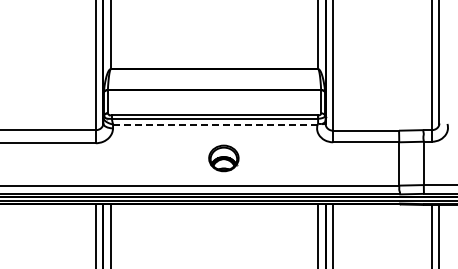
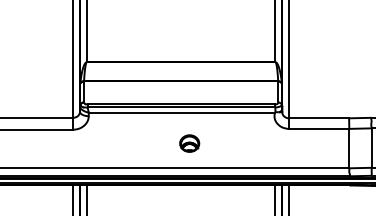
line: (215, 124) -> (182, 112), dashed -> solid
part: (223, 158) -> (189, 143), size x0.71

